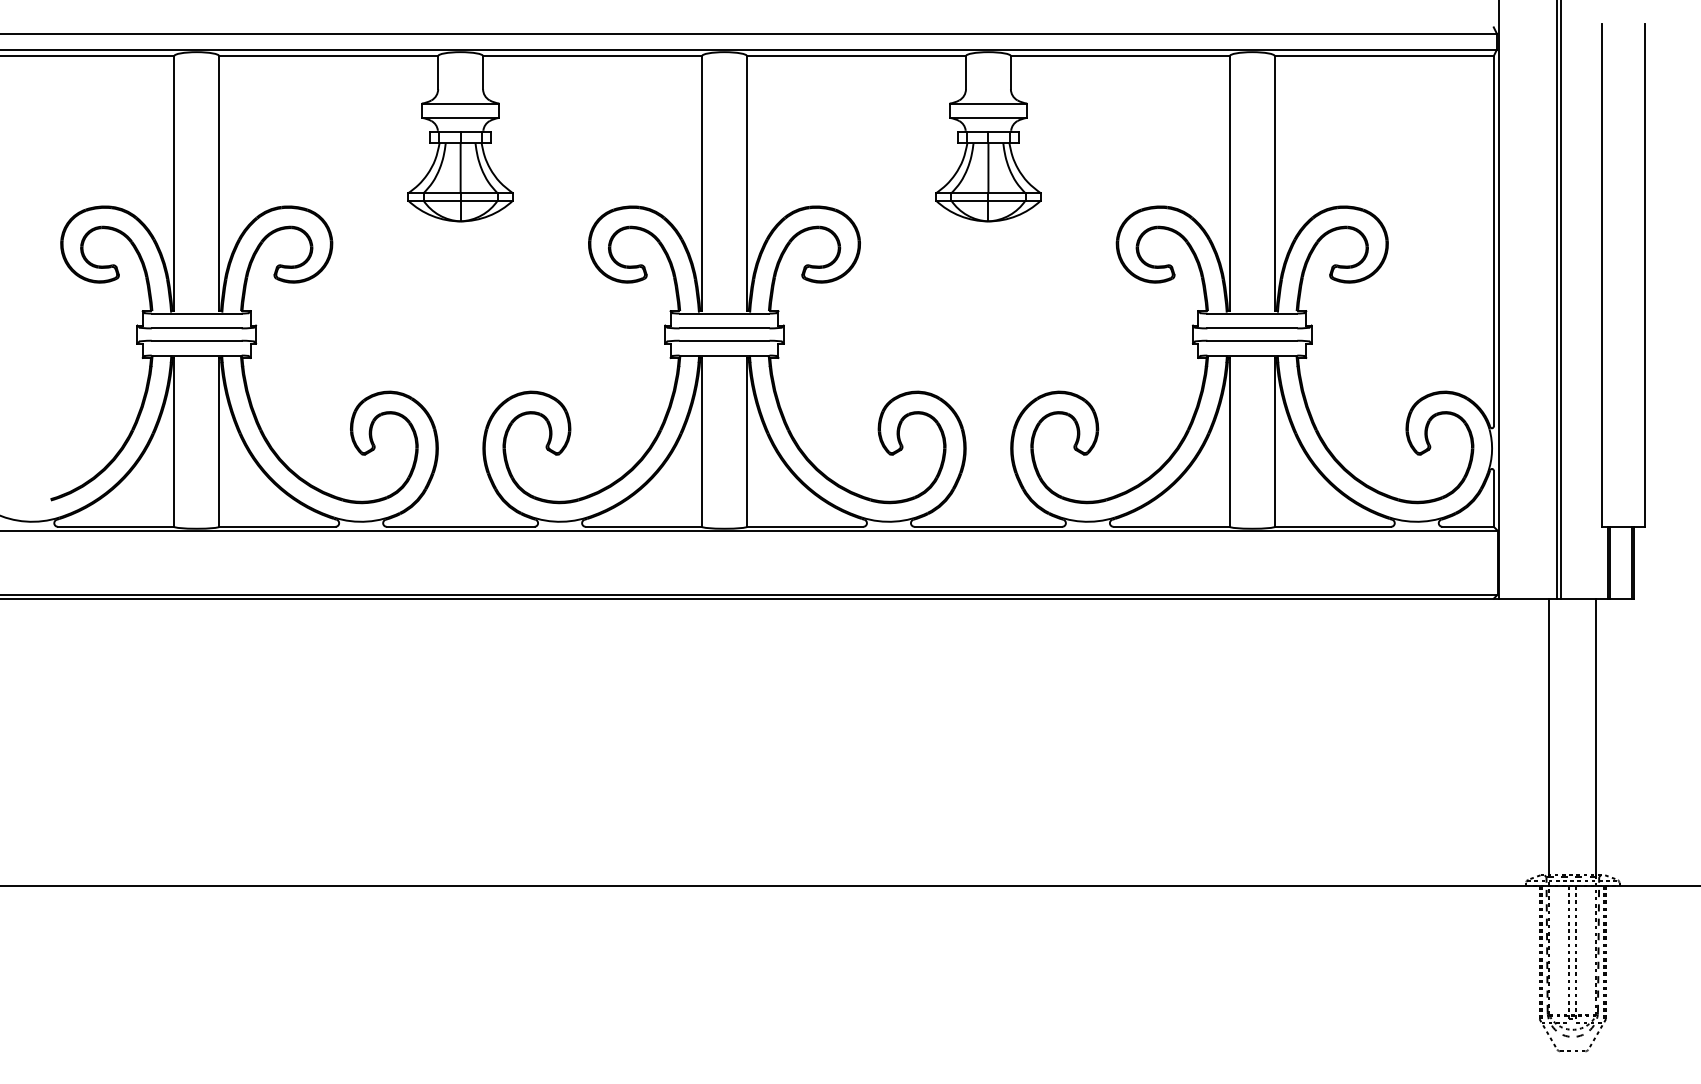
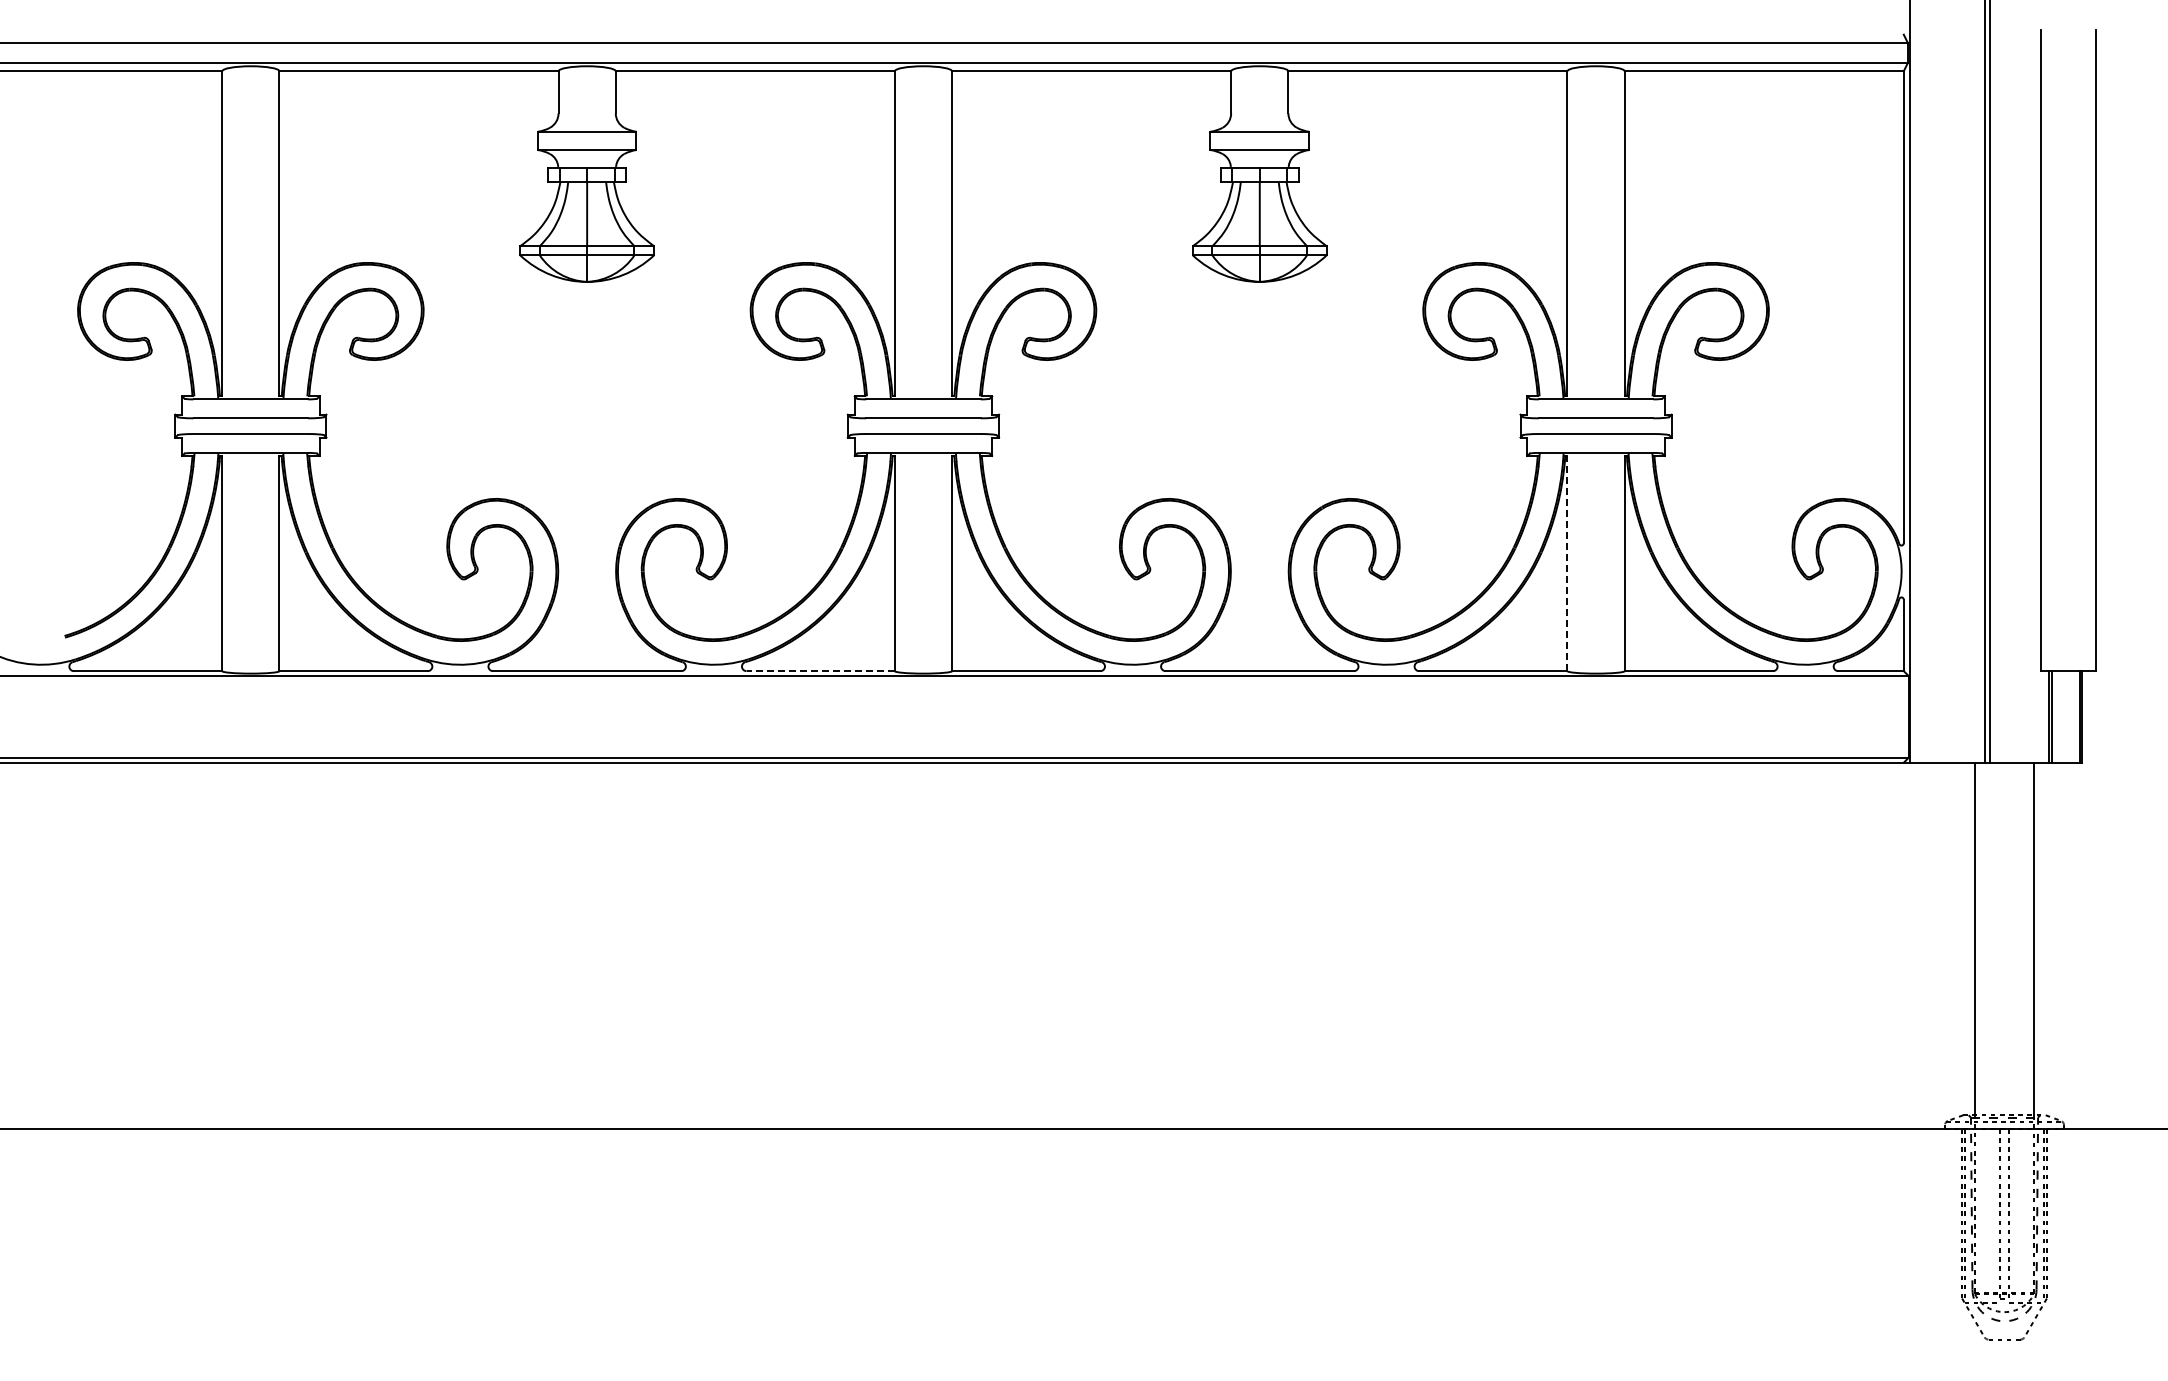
line: (1229, 442) -> (1567, 563), solid -> dashed
line: (643, 527) -> (820, 671), solid -> dashed

